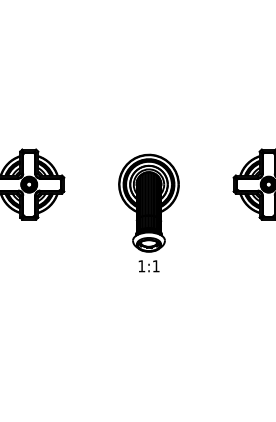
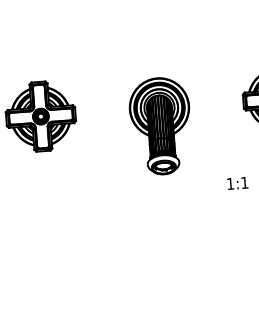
text: (148, 266) -> (237, 183), moved

